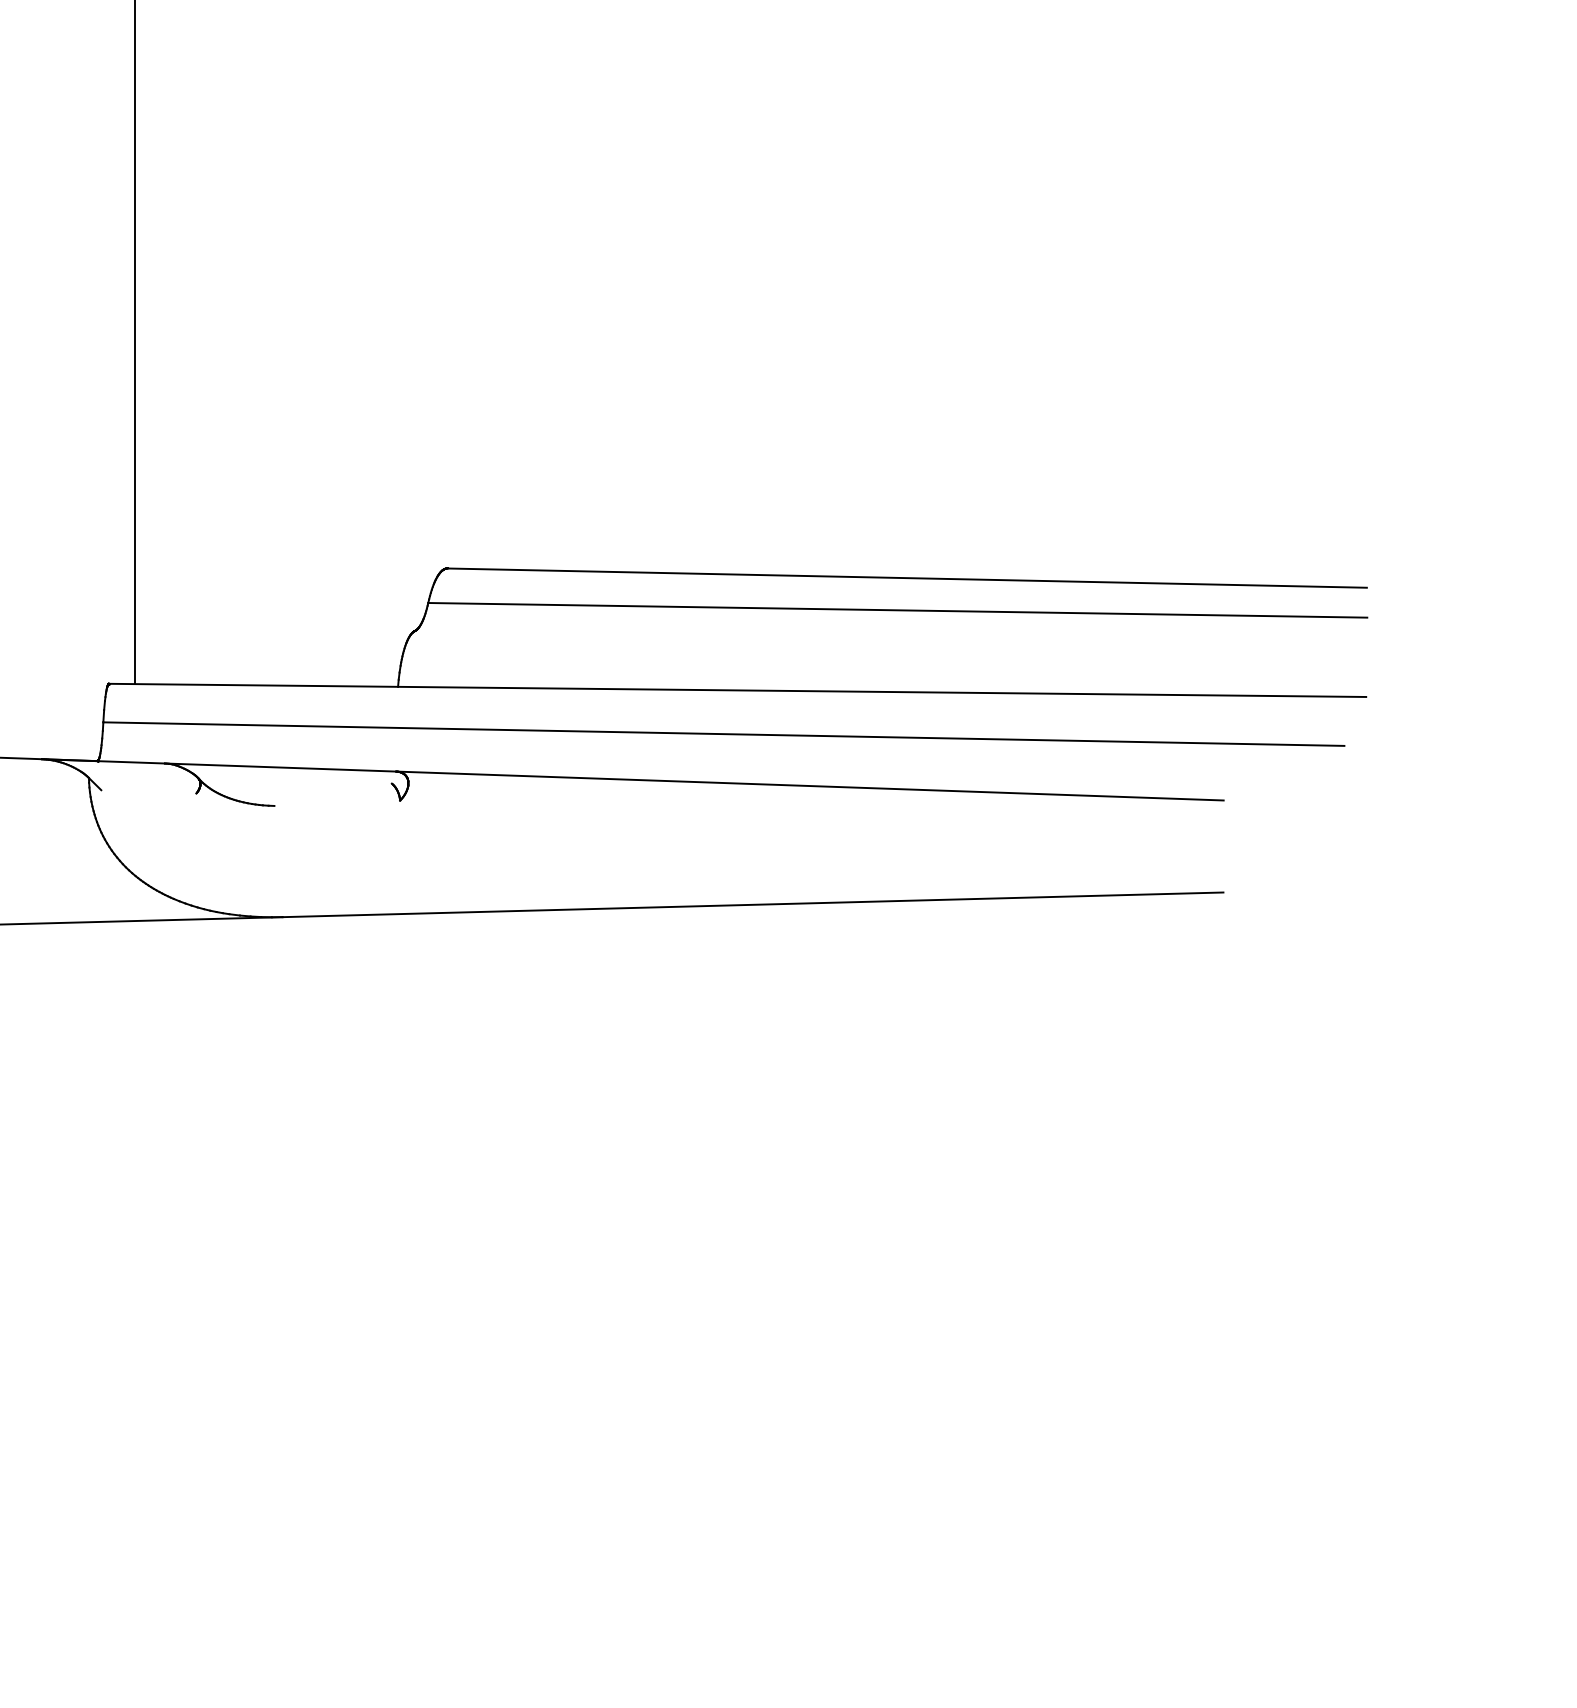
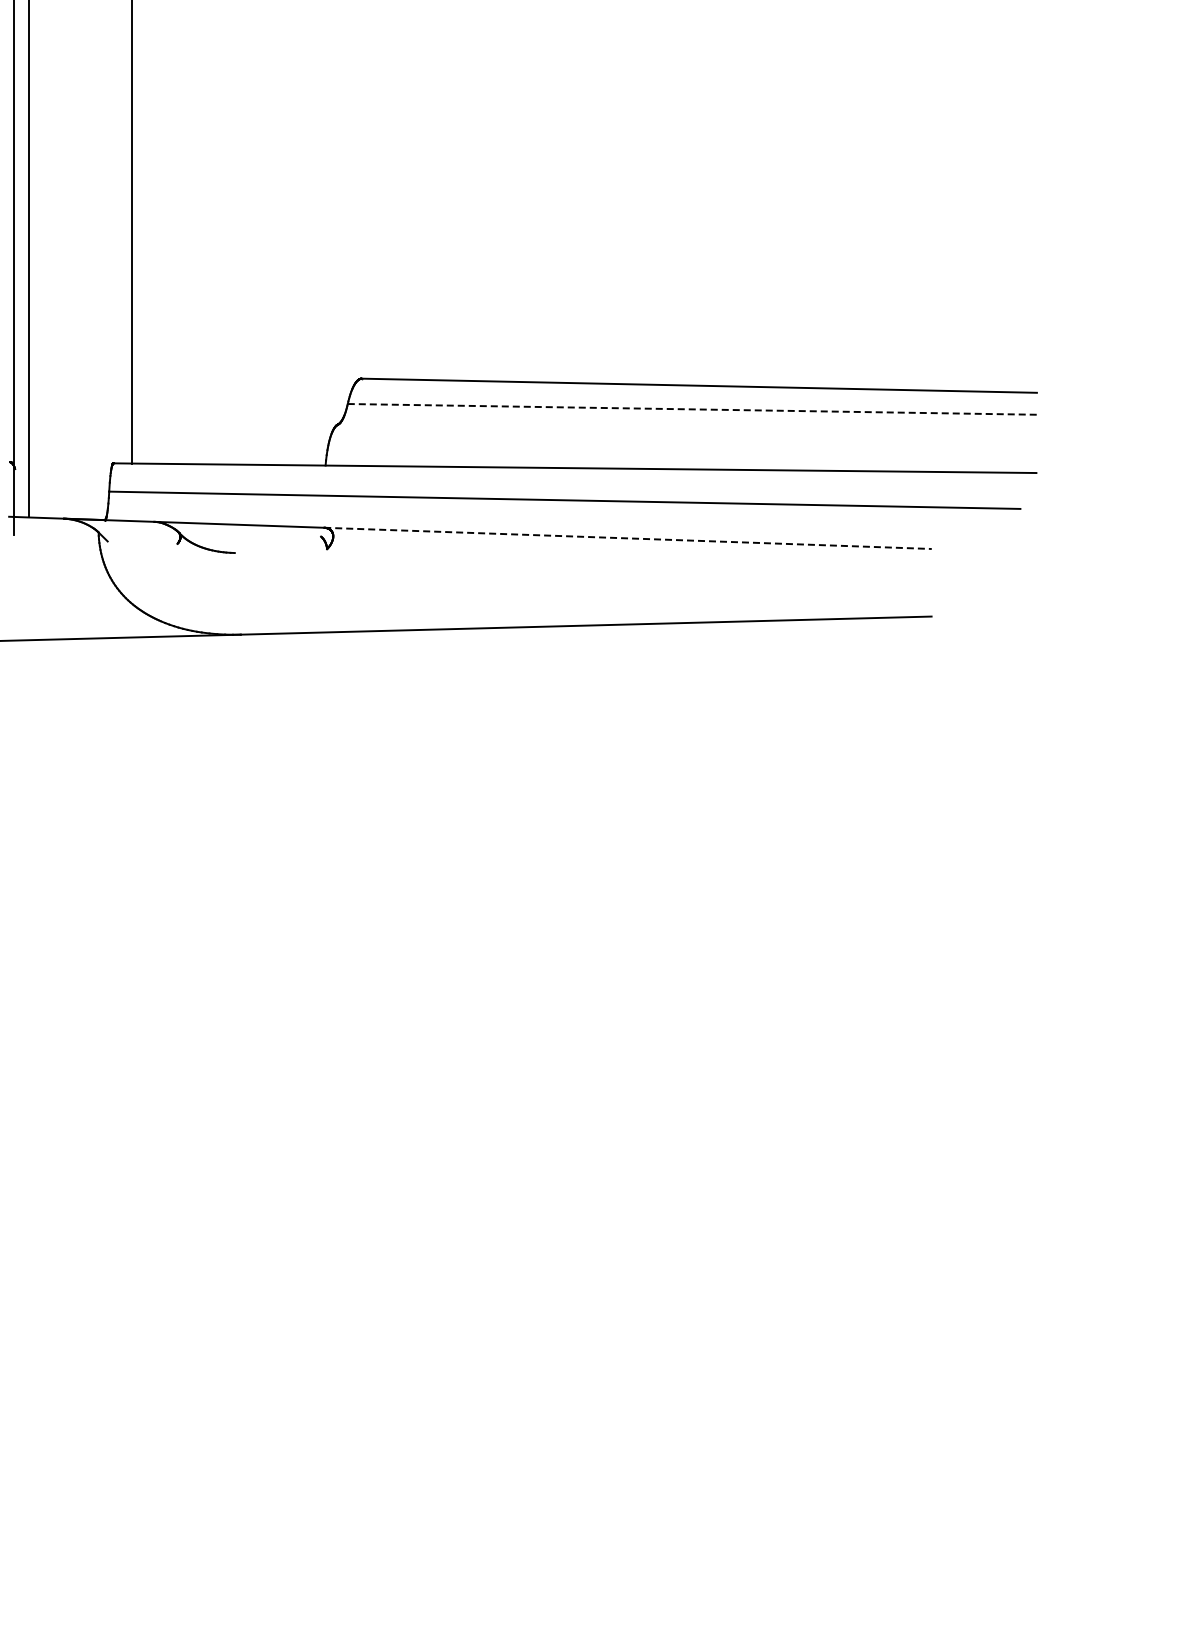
line: (897, 610) -> (692, 409), solid -> dashed
line: (810, 786) -> (628, 538), solid -> dashed

